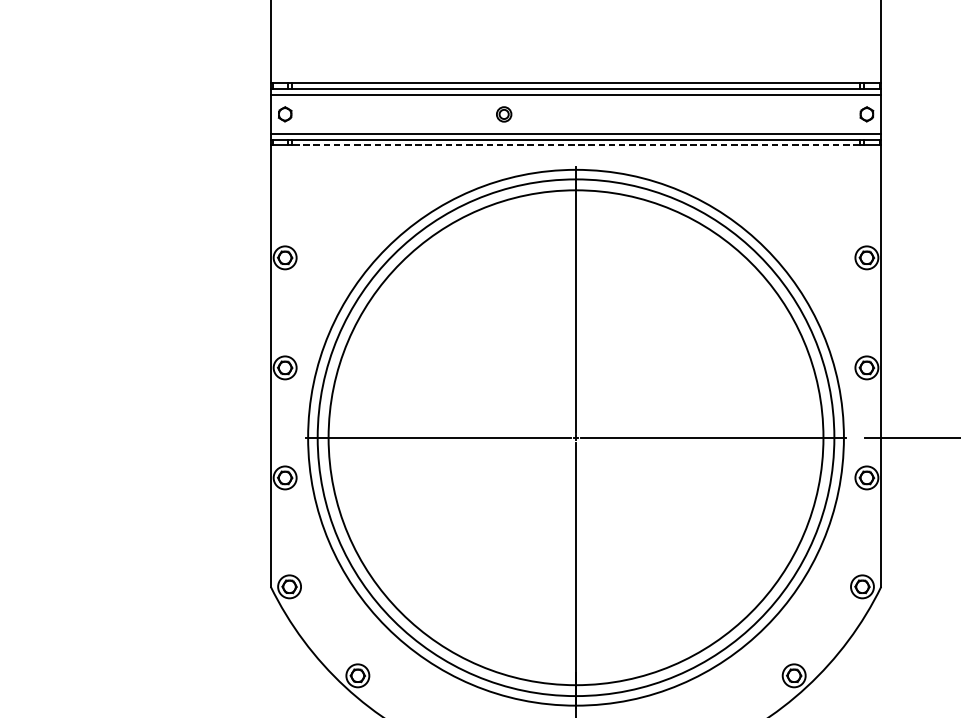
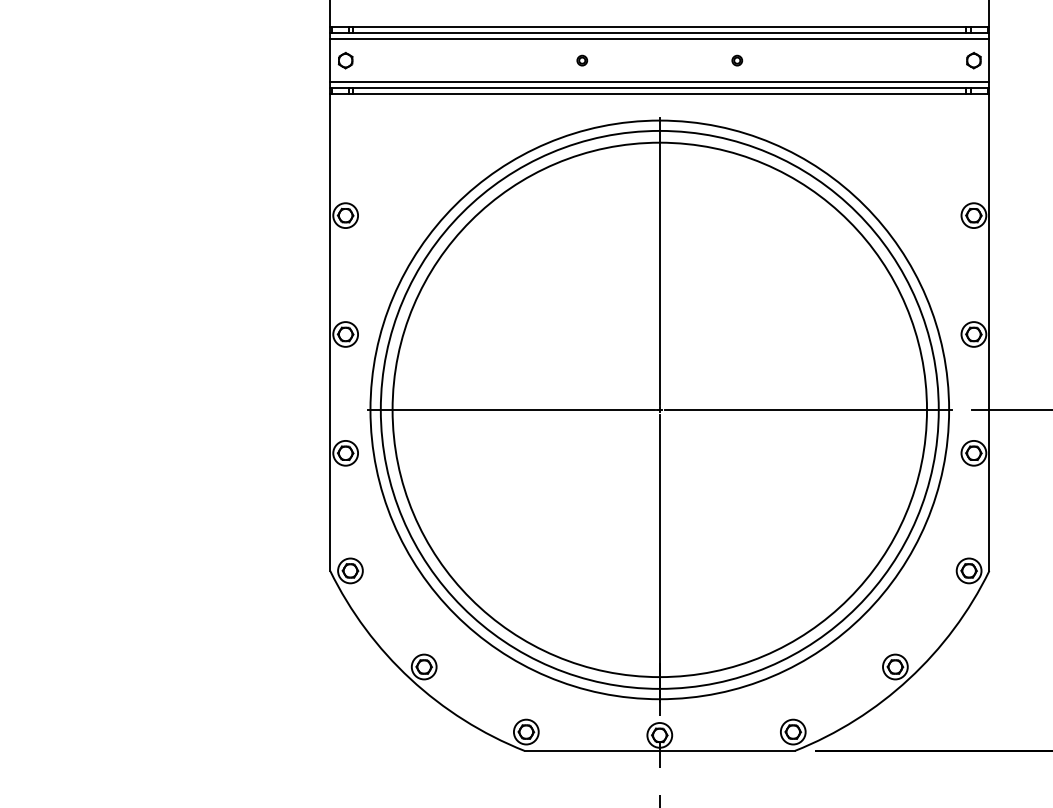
part: (504, 114) -> (582, 60), size x0.62
part: (647, 114) -> (737, 60), added
line: (575, 145) -> (659, 94), dashed -> solid

